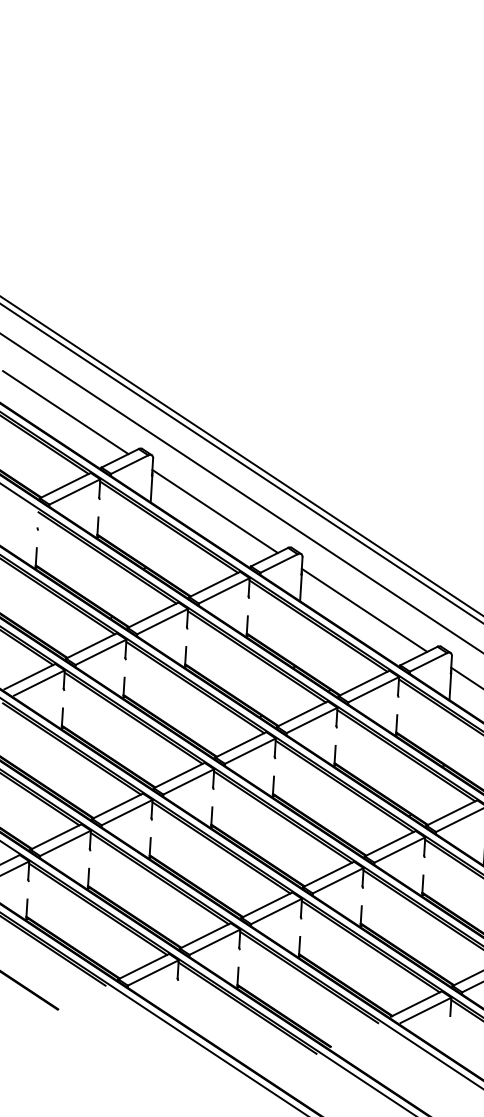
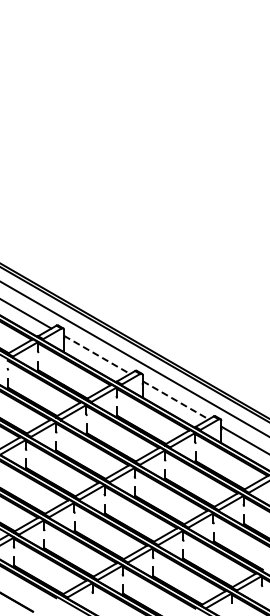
line: (215, 512) -> (97, 355), solid -> dashed
line: (366, 610) -> (176, 400), solid -> dashed

